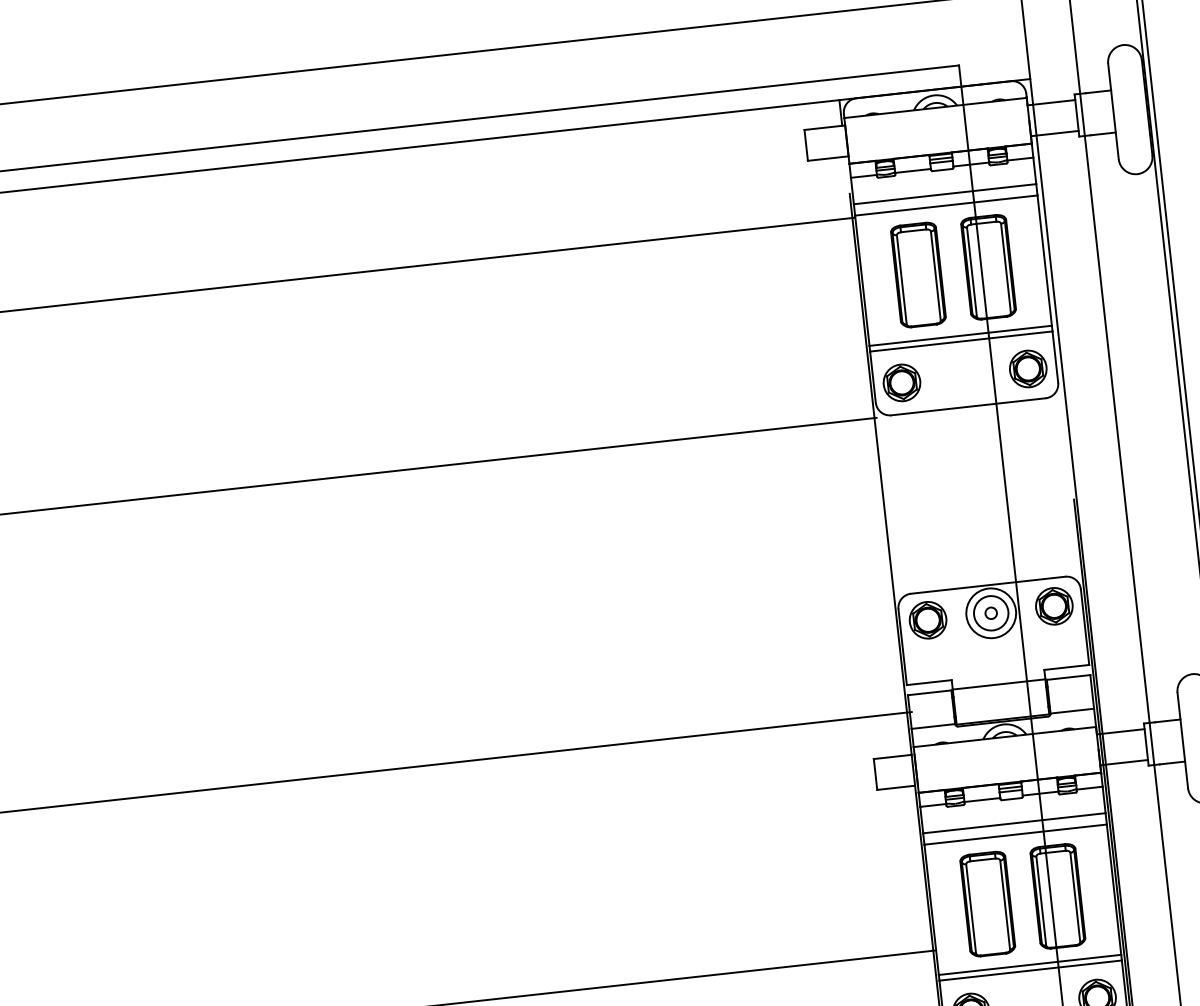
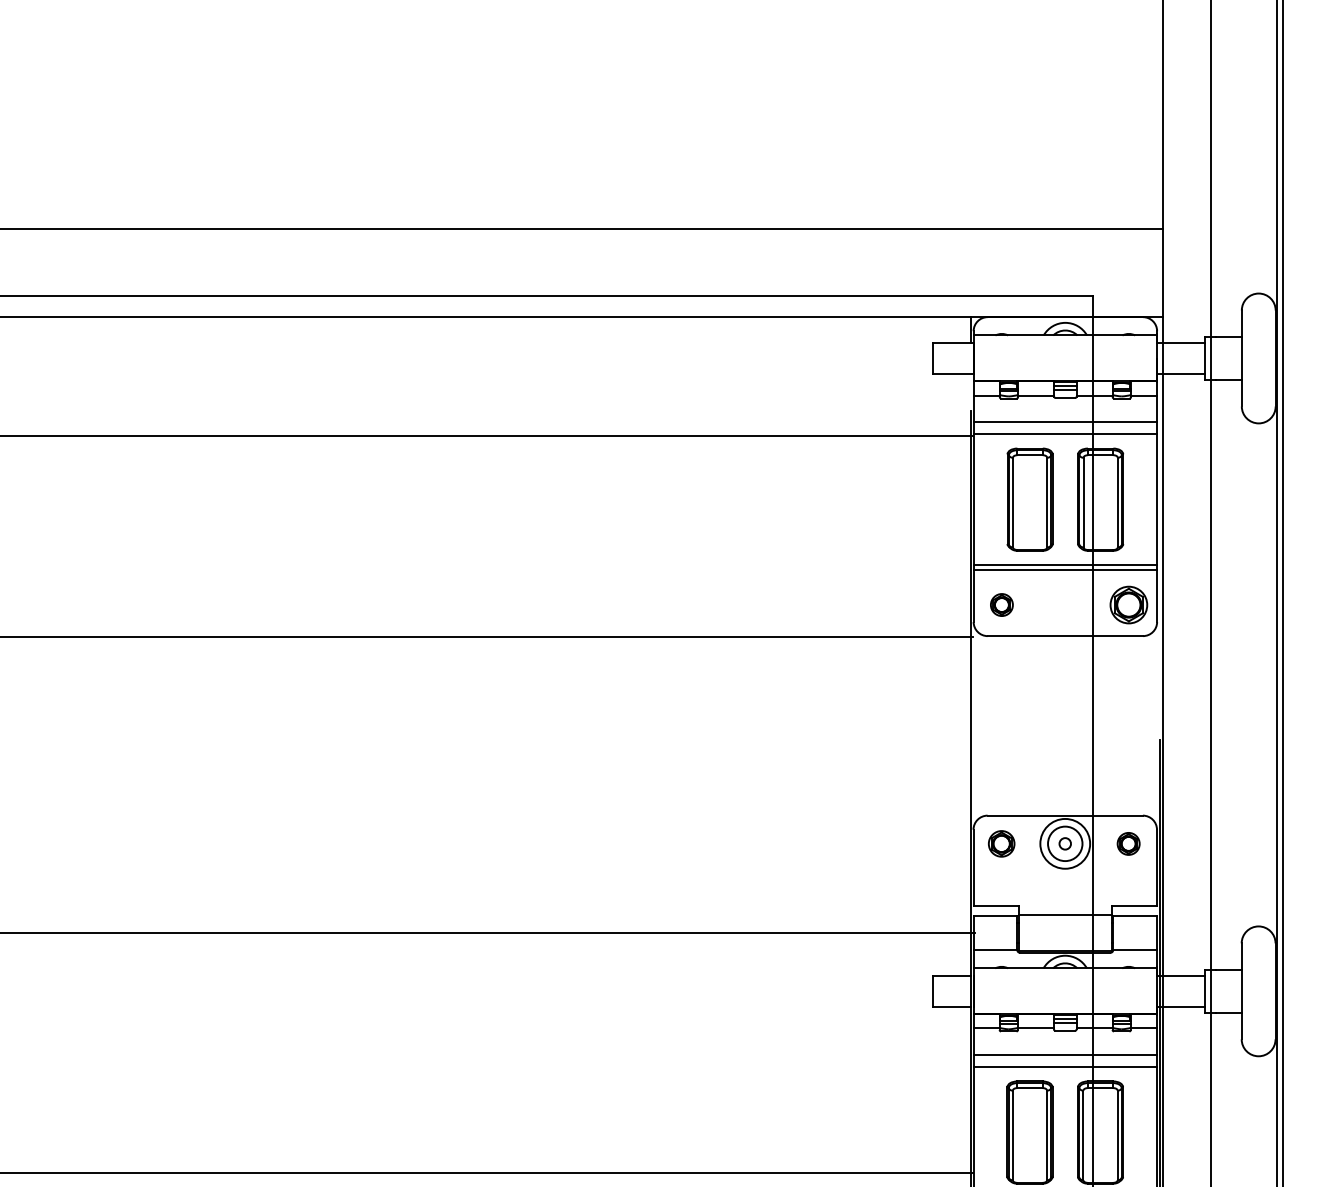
part: (901, 382) -> (1001, 604), size x0.6
part: (1054, 606) -> (1128, 843), size x0.6
part: (927, 619) -> (1001, 843), size x0.7

